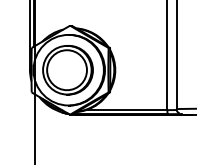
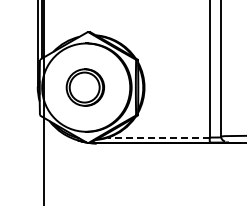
part: (68, 70) -> (85, 87), size x0.6
line: (126, 110) -> (158, 137), solid -> dashed

